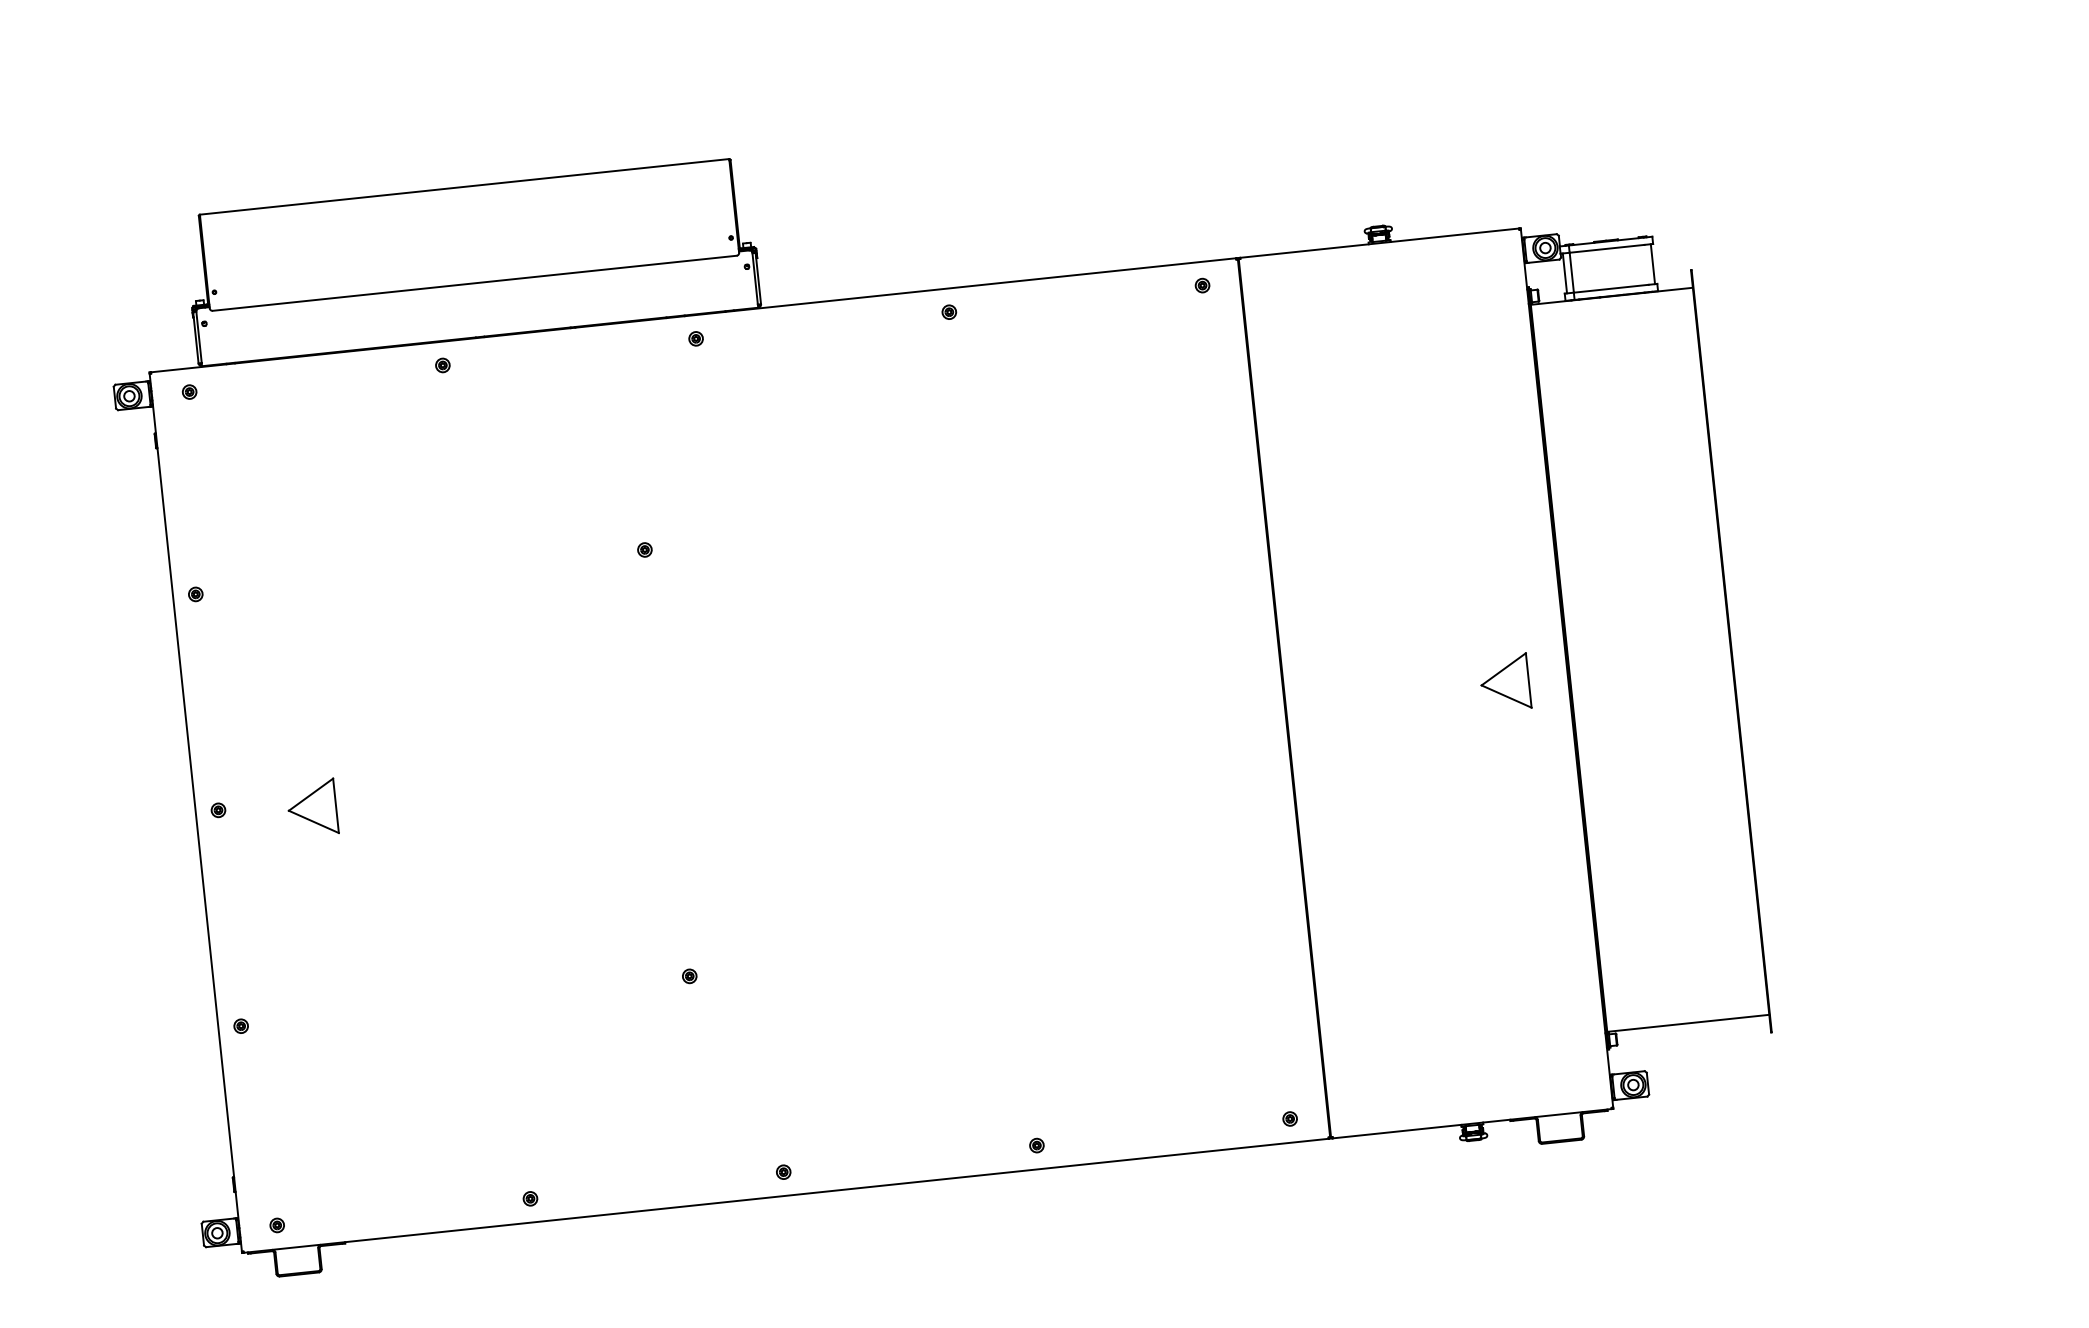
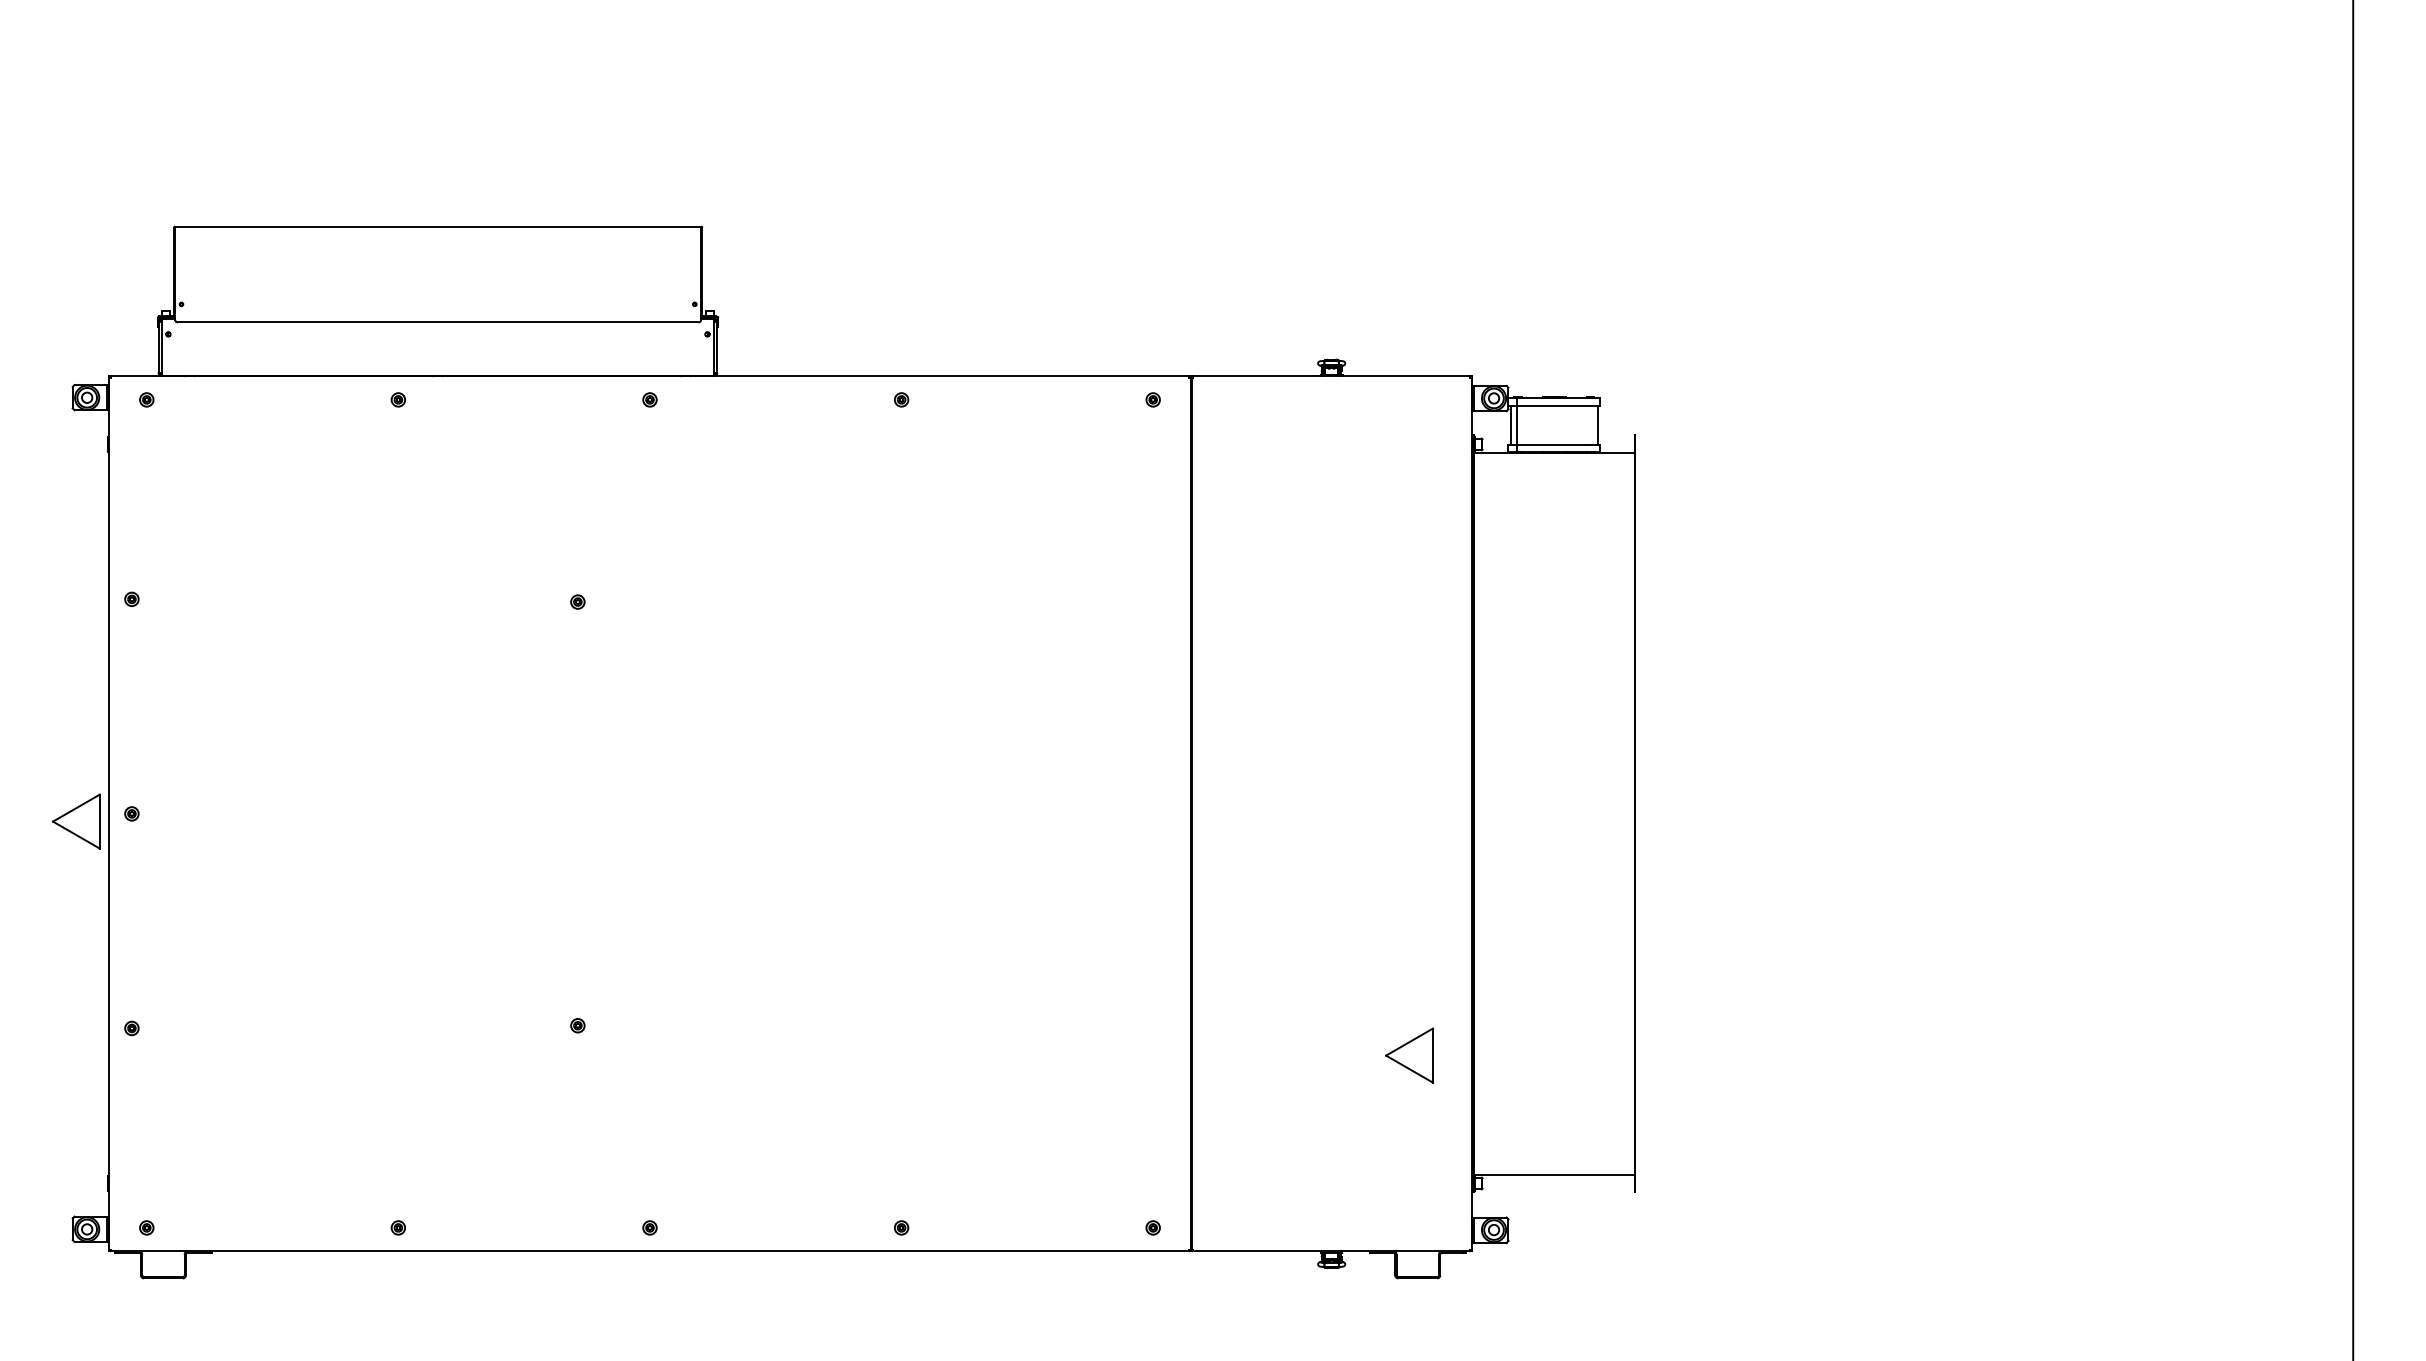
part: (1505, 682) -> (1409, 1055), moved
part: (311, 808) -> (75, 821), moved

